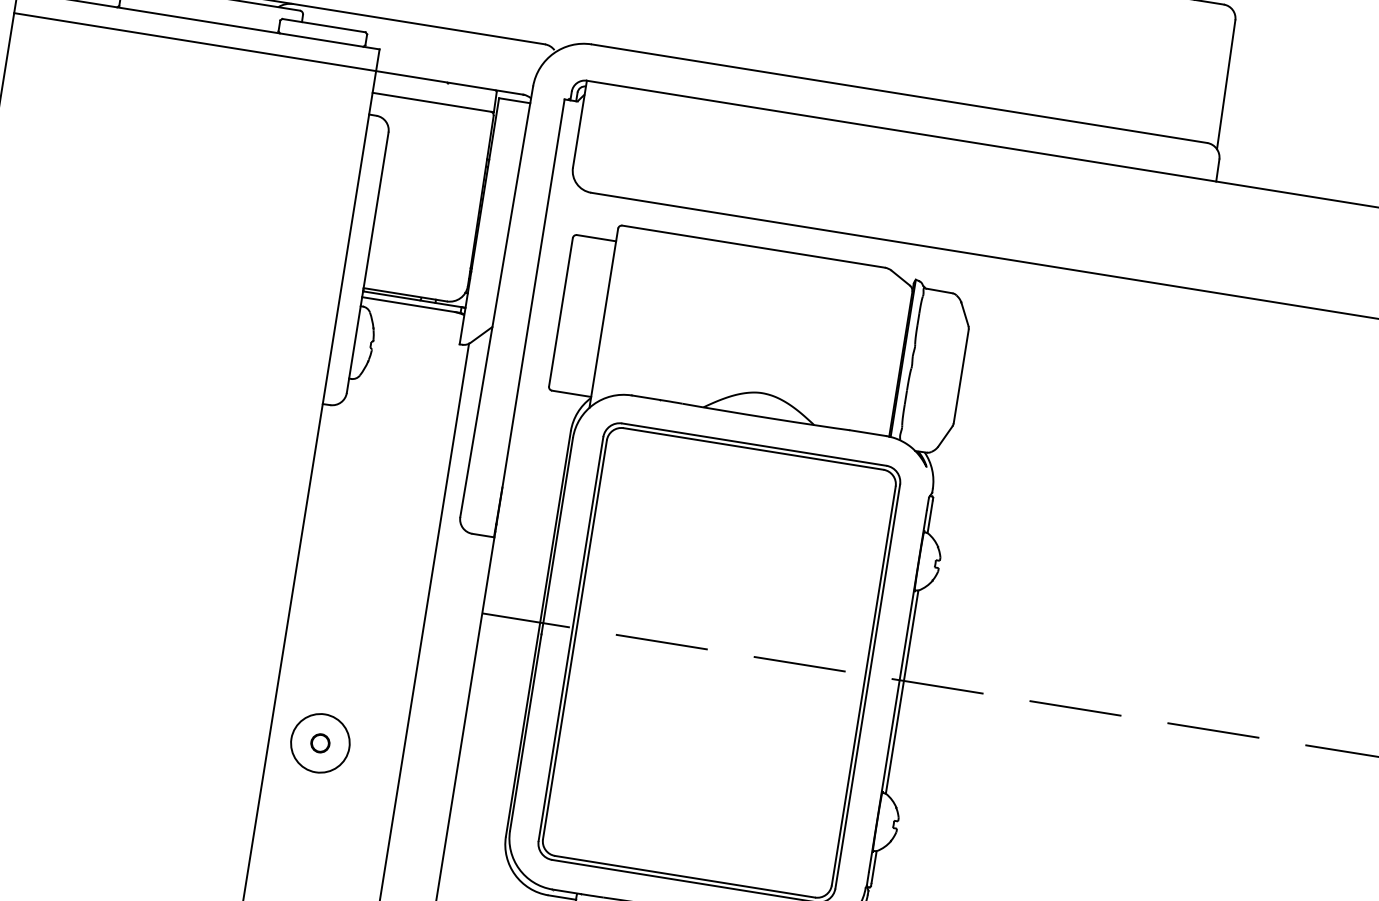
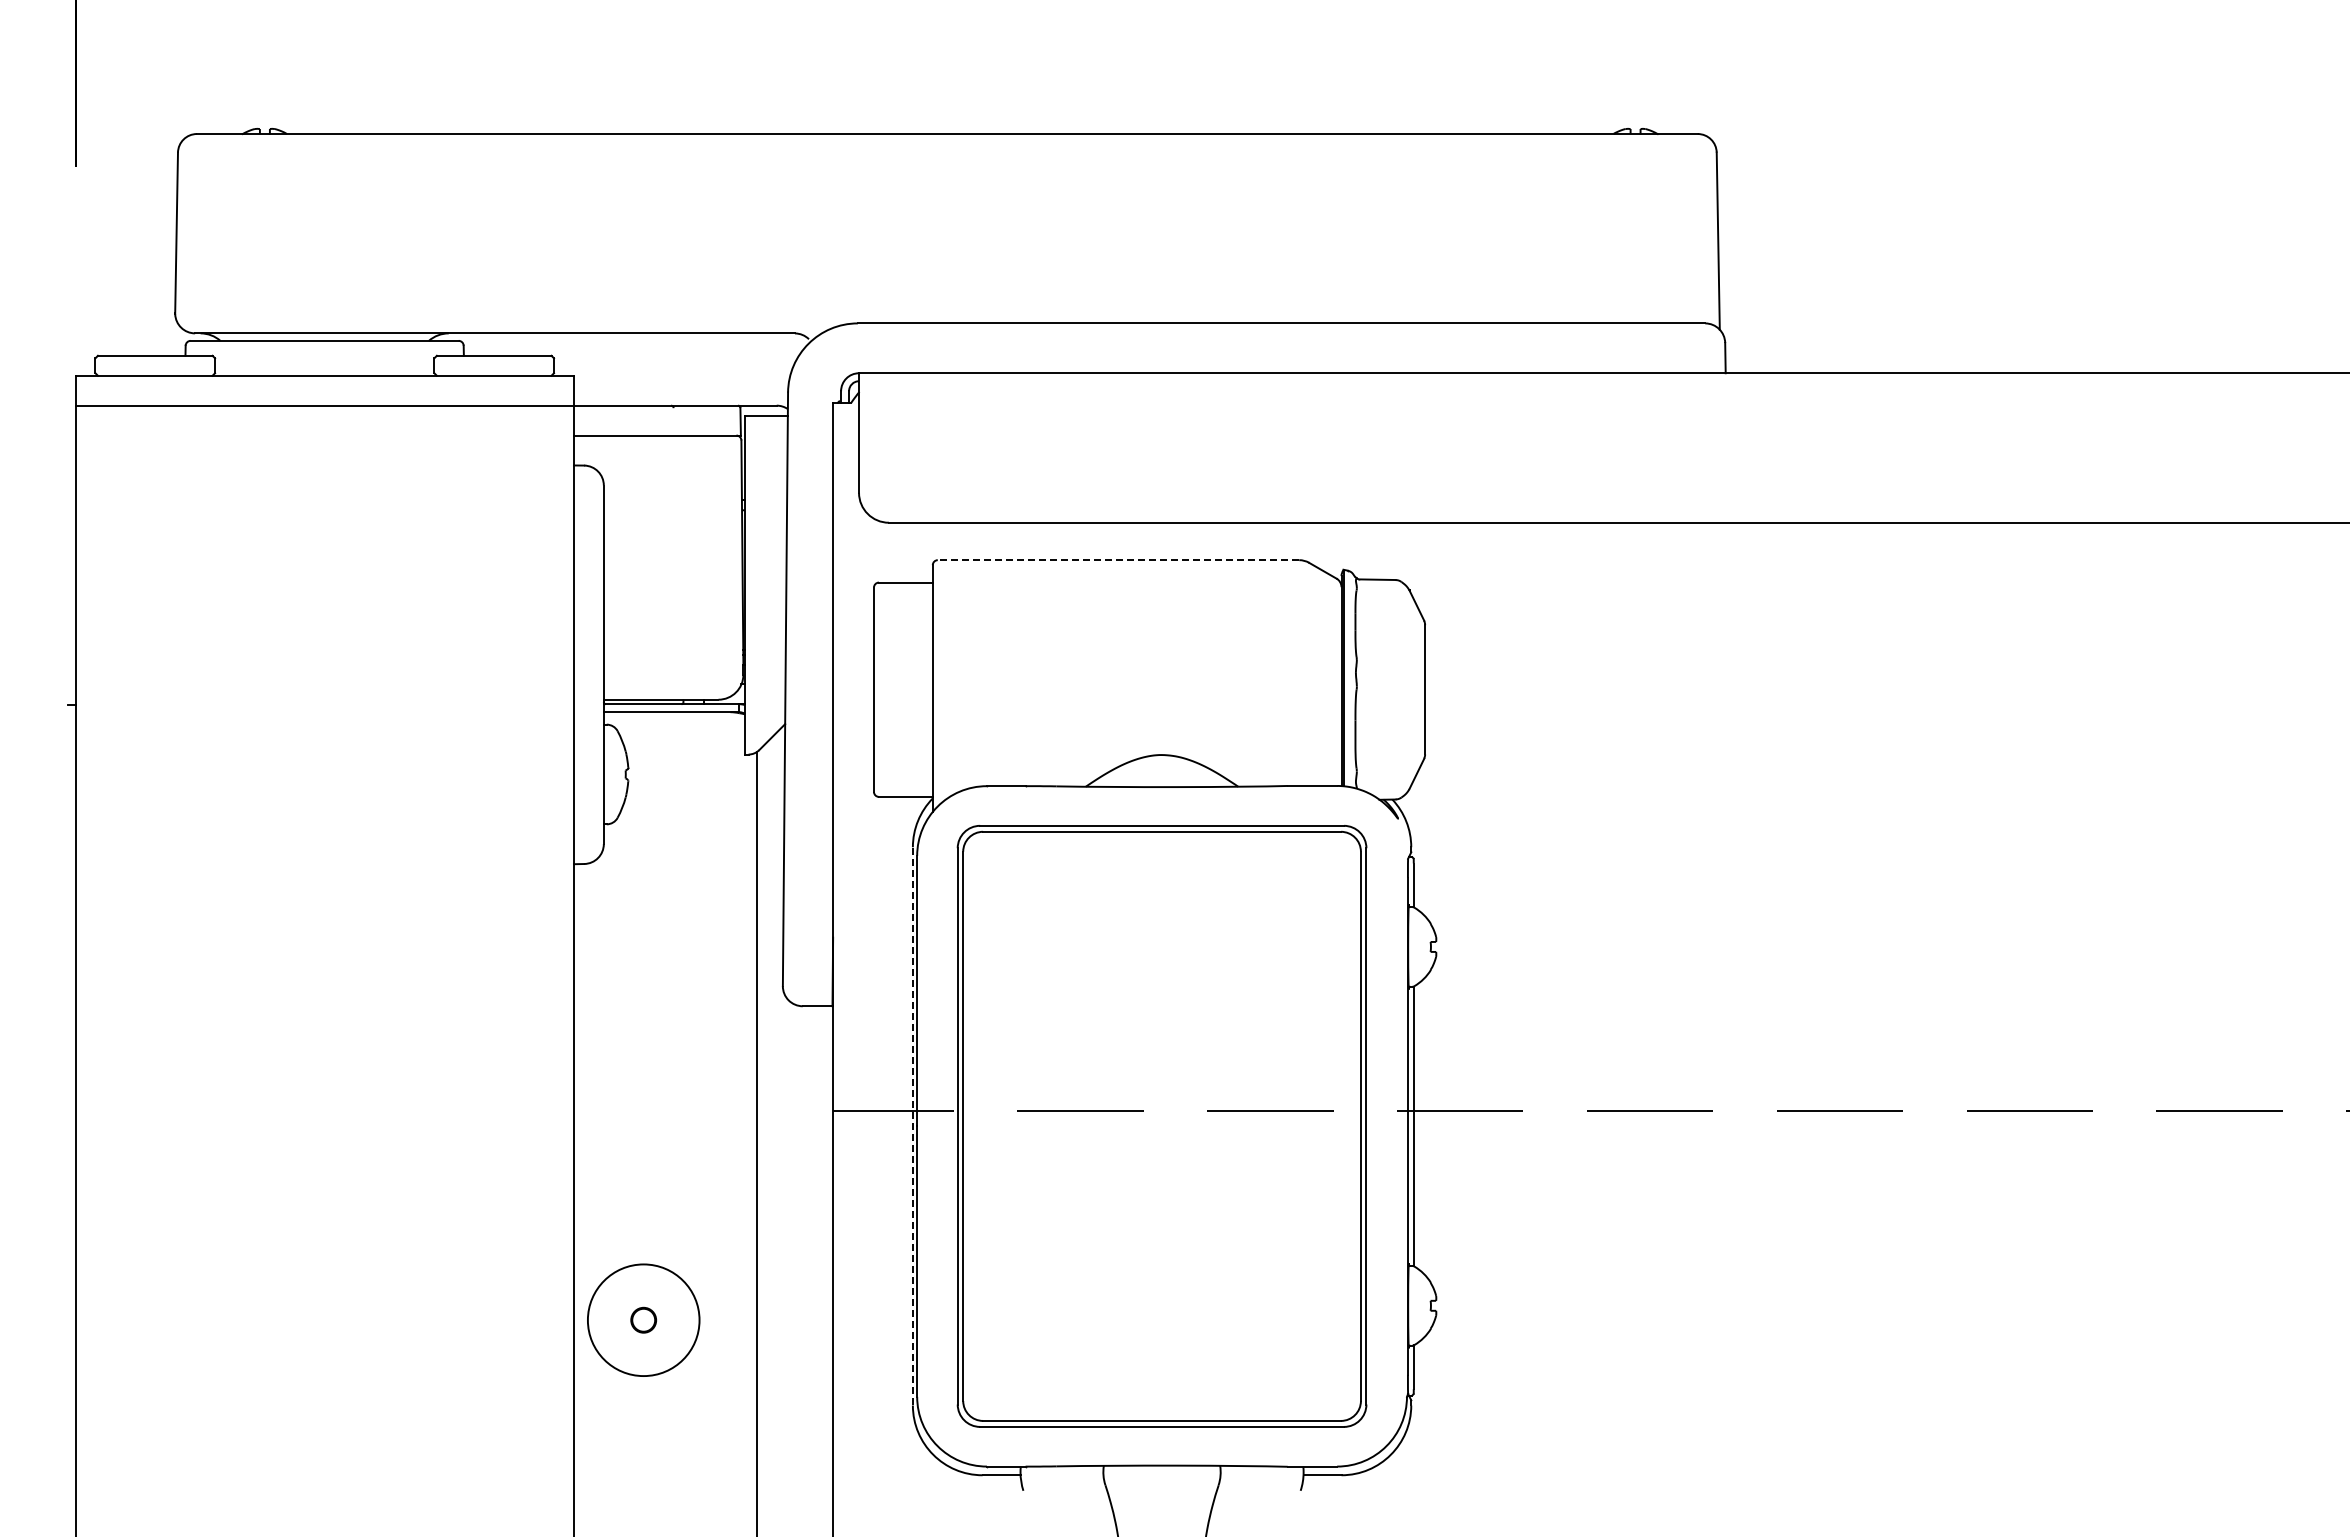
line: (753, 246) -> (1118, 560), solid -> dashed
line: (538, 633) -> (912, 1125), solid -> dashed
circle: (320, 743) -> (643, 1320), size x1.4

